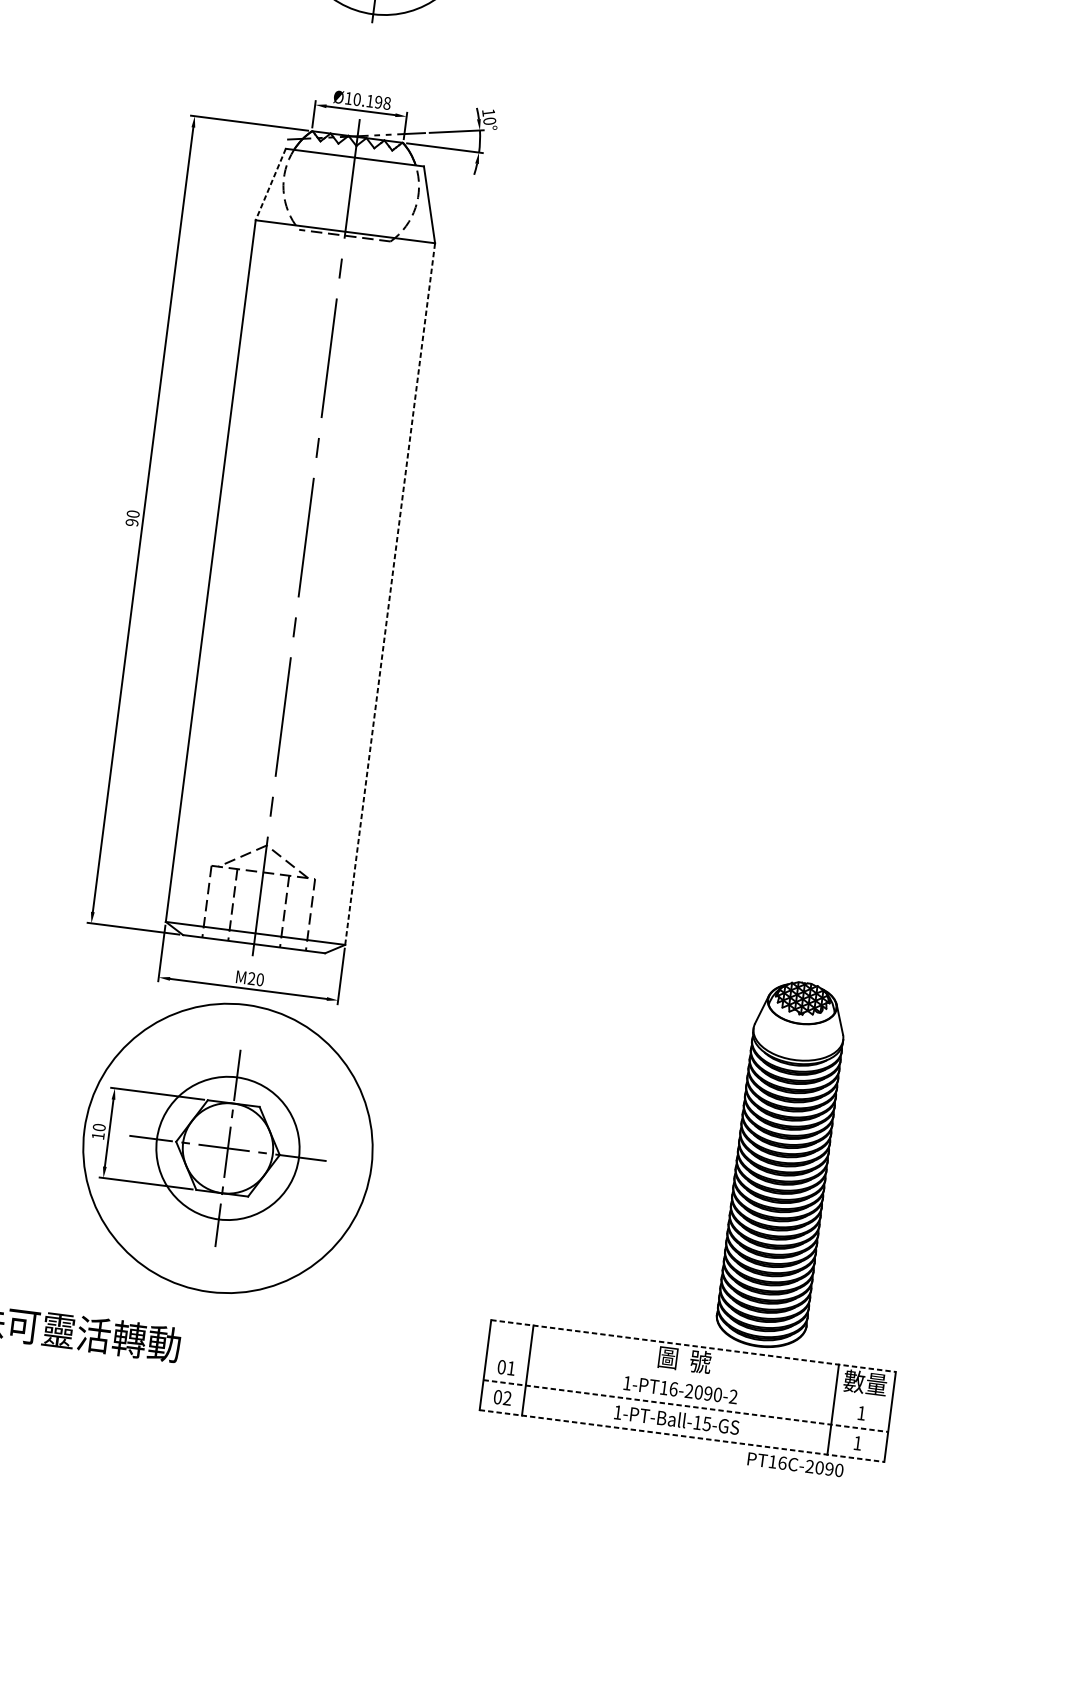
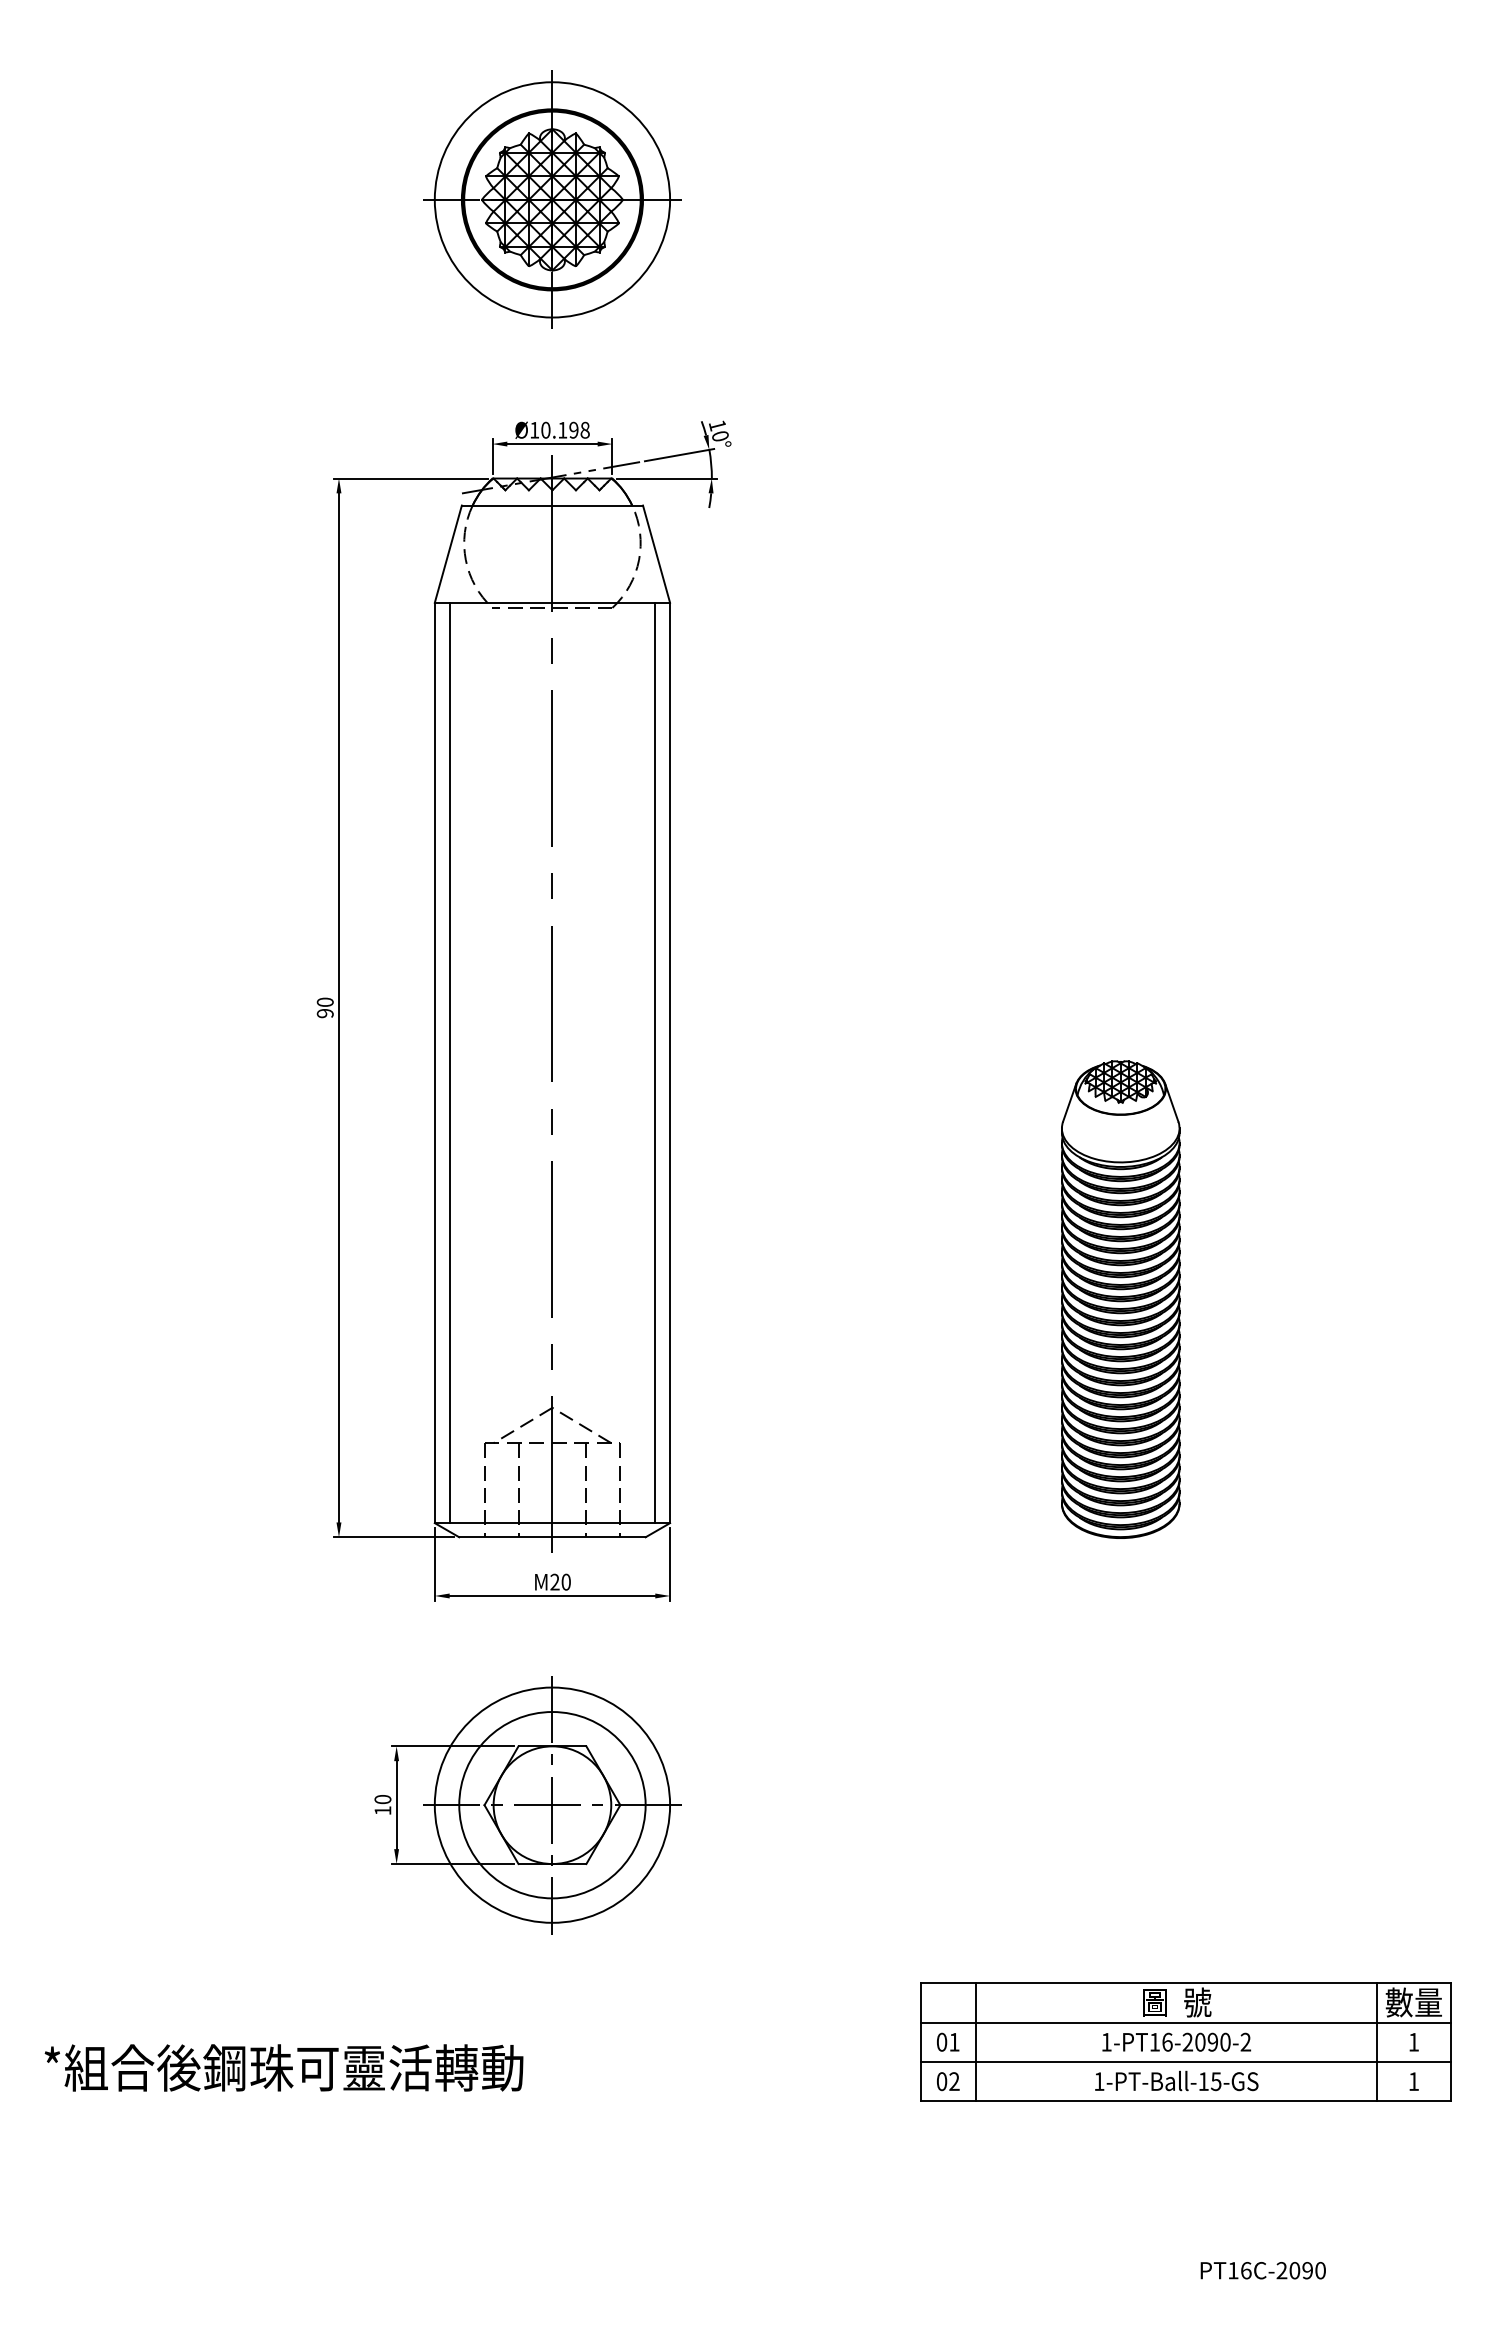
line: (270, 184) -> (448, 554), dashed -> solid
line: (222, 572) -> (449, 1062), added
line: (379, 592) -> (655, 1062), added
line: (390, 593) -> (670, 1062), dashed -> solid
circle: (228, 1147) -> (552, 1804), size x0.62
part: (781, 1164) -> (1120, 1299), moved
line: (693, 1346) -> (1186, 1983), dashed -> solid
line: (689, 1375) -> (1185, 2022), added
line: (686, 1405) -> (1186, 2061), dashed -> solid
line: (682, 1436) -> (1186, 2101), dashed -> solid
text: (795, 1464) -> (1262, 2270), moved

